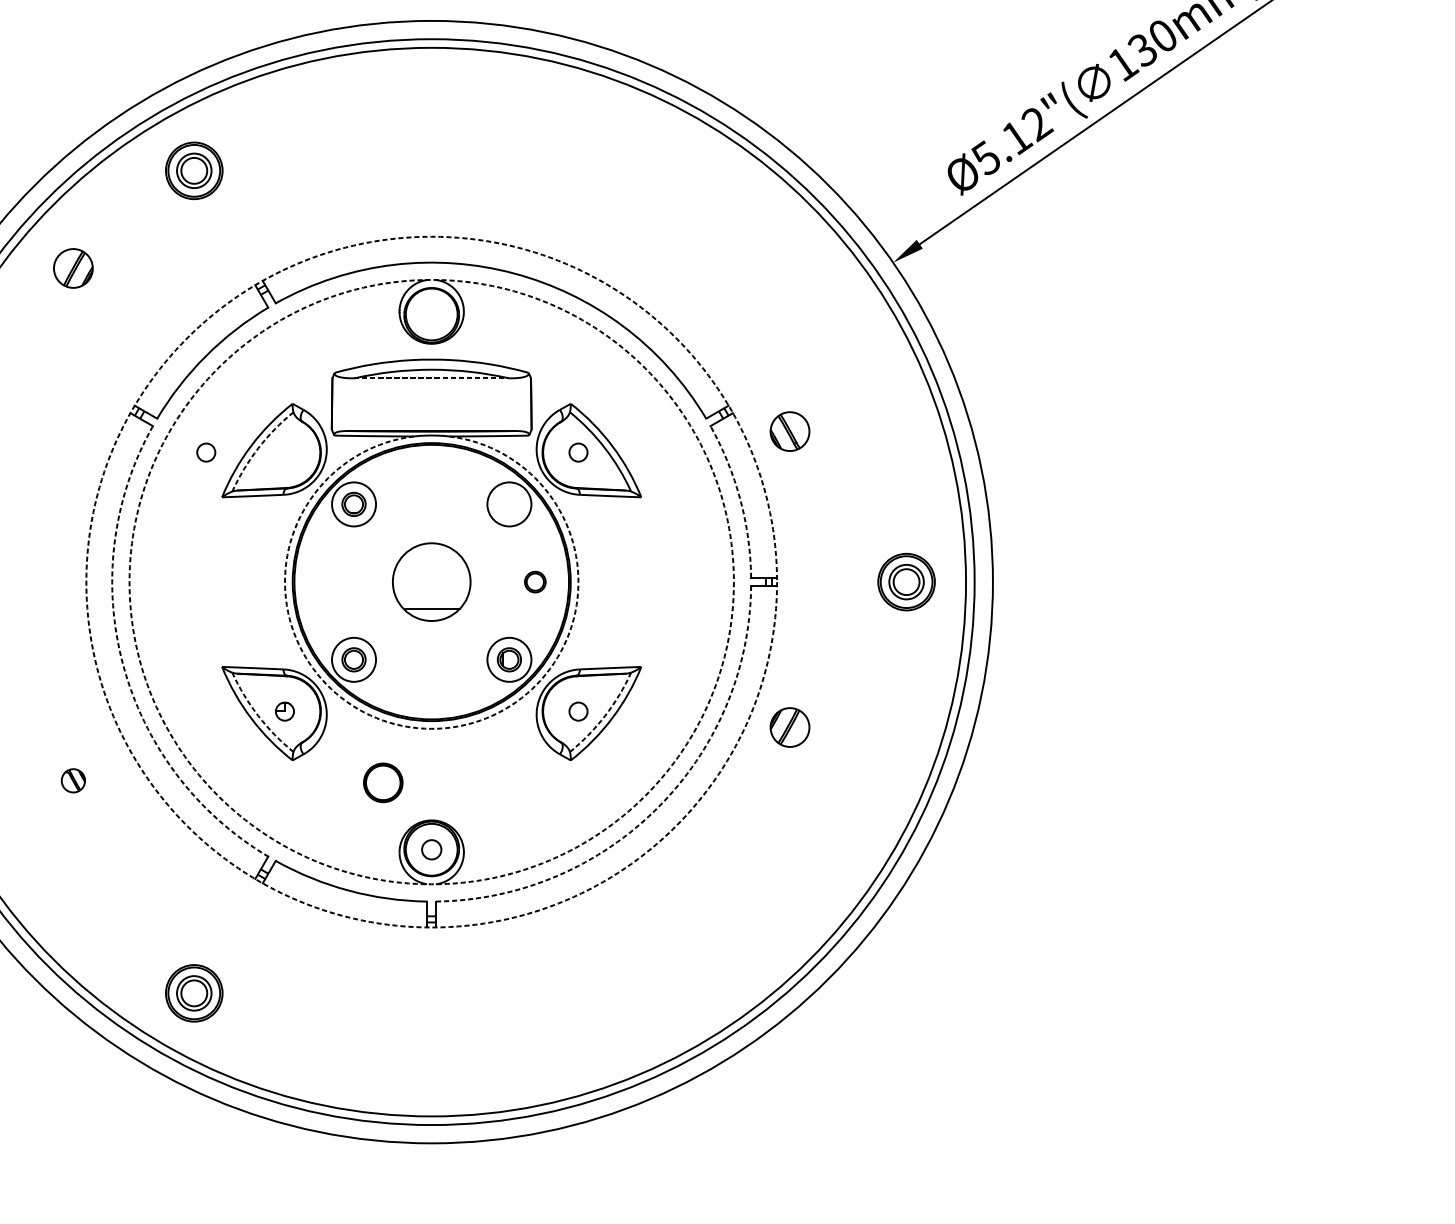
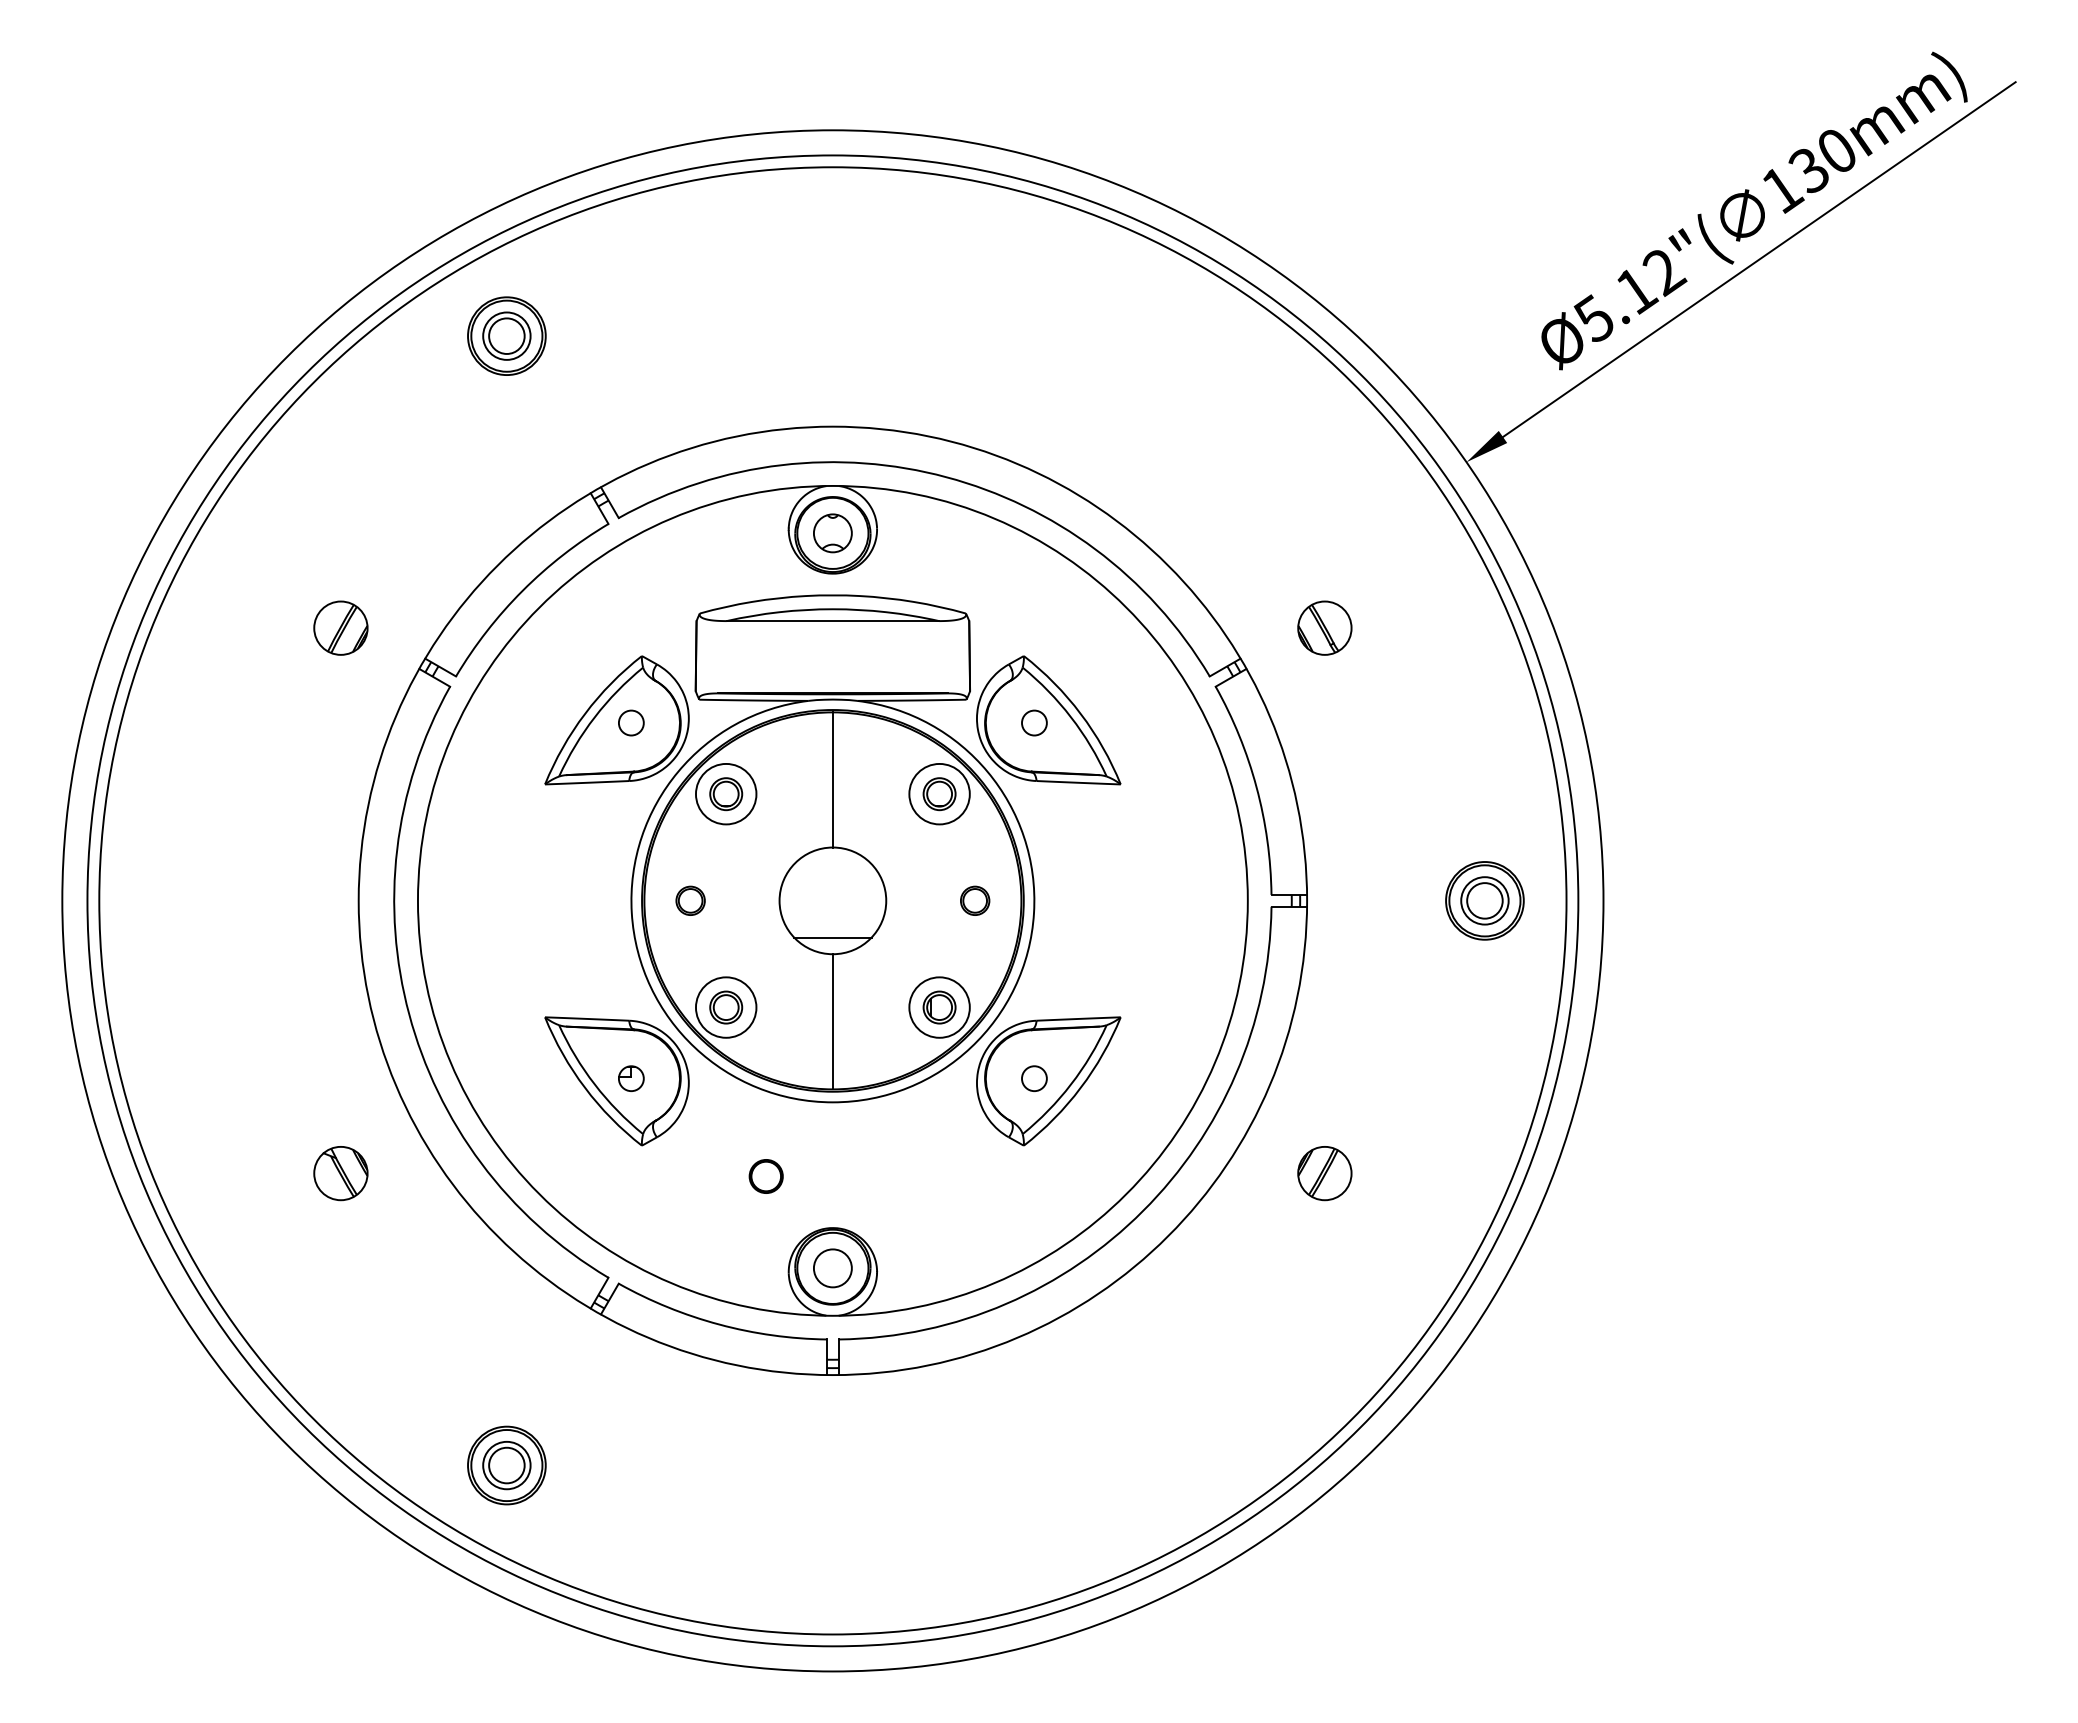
part: (73, 267) -> (340, 627), moved
part: (431, 314) -> (832, 533), added
line: (432, 378) -> (833, 621), dashed -> solid
part: (789, 431) -> (1324, 627), moved
arc: (258, 448) -> (594, 717), dashed -> solid
circle: (206, 452) -> (631, 722), moved
line: (431, 493) -> (832, 779), added
arc: (740, 499) -> (1256, 787), dashed -> solid
part: (509, 504) -> (939, 794), added
part: (328, 581) -> (690, 900), added
circle: (431, 581) -> (832, 900), dashed -> solid
circle: (431, 581) -> (832, 900), dashed -> solid
arc: (123, 664) -> (409, 1014), dashed -> solid
line: (431, 669) -> (832, 1021), added
arc: (258, 715) -> (594, 1084), dashed -> solid
arc: (605, 715) -> (1071, 1084), dashed -> solid
part: (789, 727) -> (1324, 1173), moved
arc: (431, 728) -> (832, 1102), dashed -> solid
part: (73, 780) -> (340, 1173), size x1.67
part: (382, 782) -> (765, 1176), size x0.62
arc: (657, 808) -> (1143, 1211), dashed -> solid
circle: (431, 849) -> (832, 1268), size x1.43

